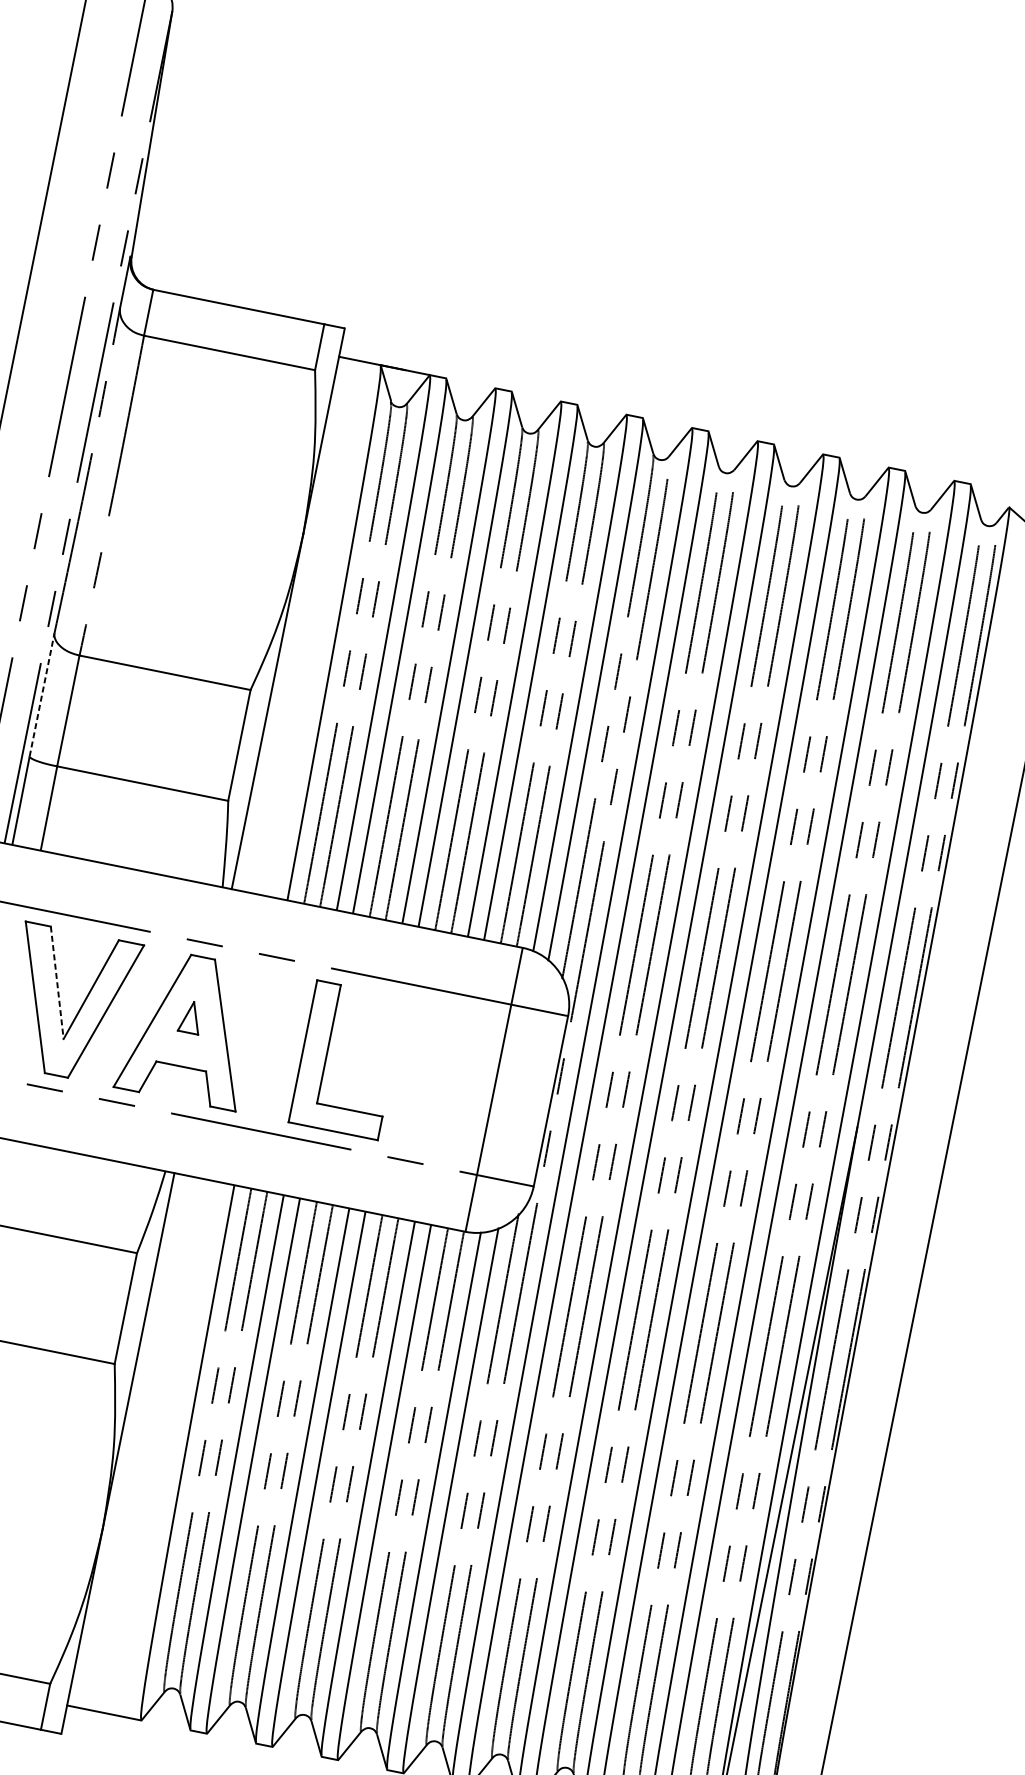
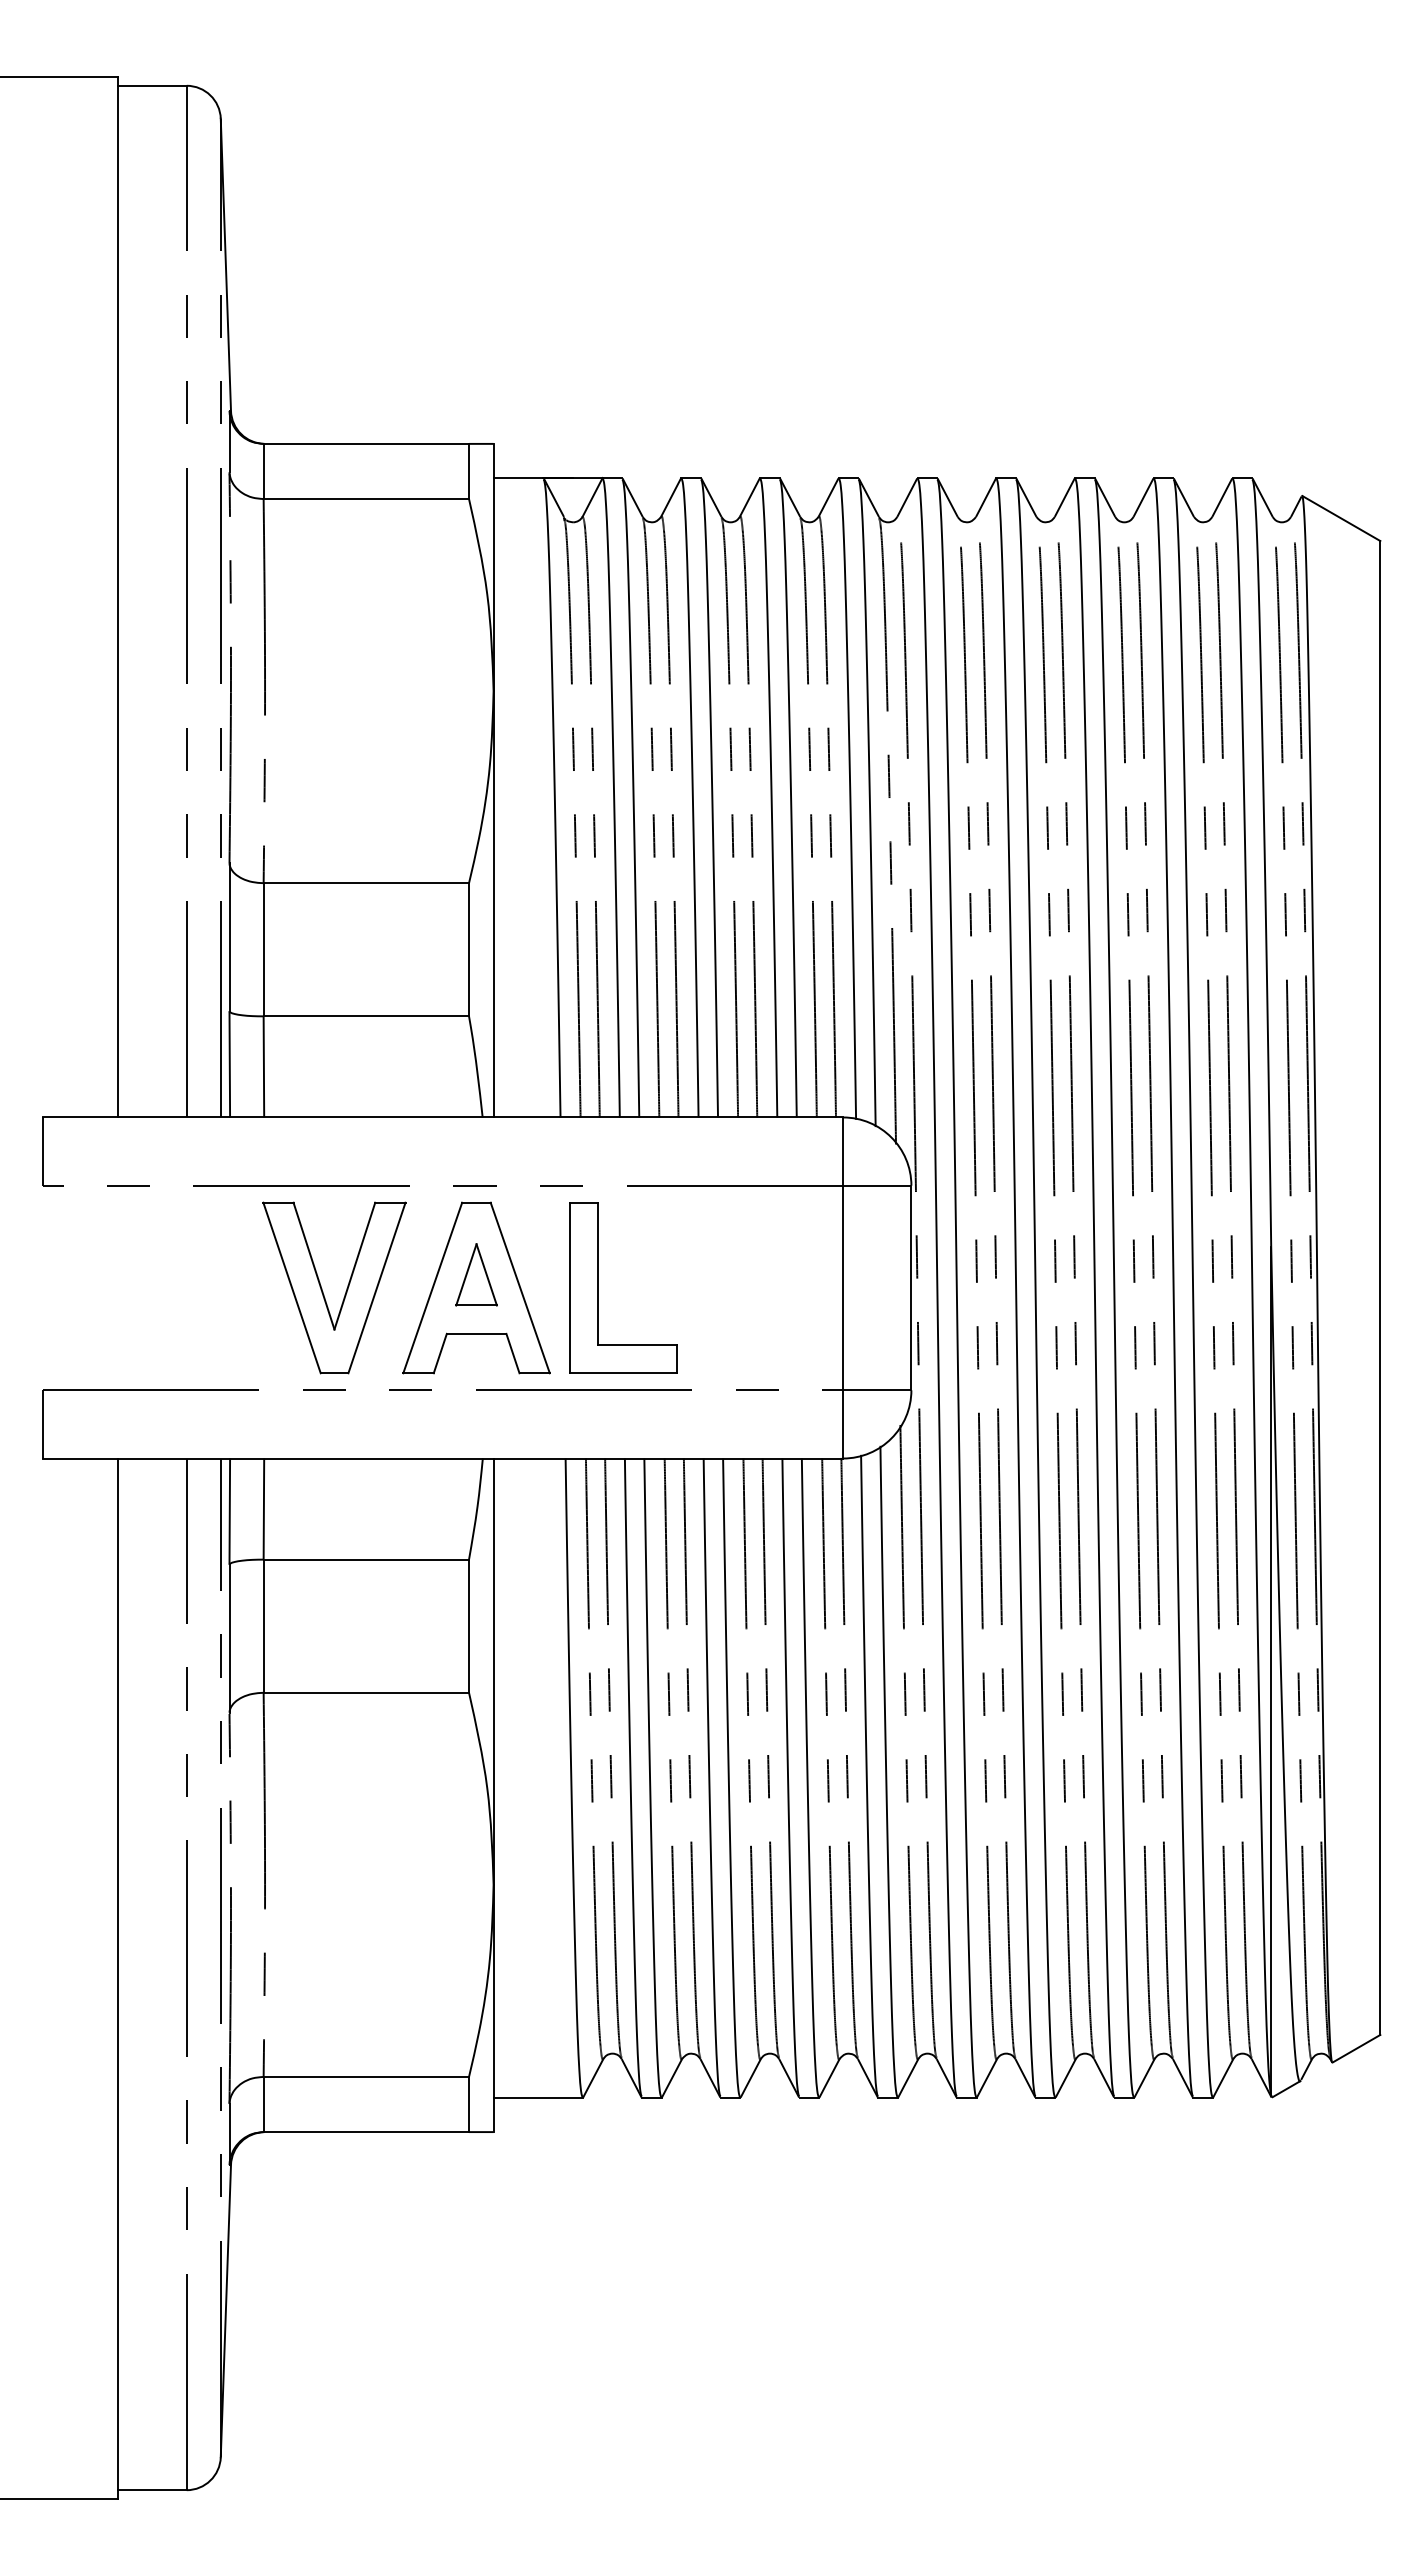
line: (42, 694) -> (229, 936), dashed -> solid
line: (57, 983) -> (314, 1266), dashed -> solid
part: (191, 1017) -> (476, 1274), size x1.67
part: (327, 1055) -> (598, 1287), moved

